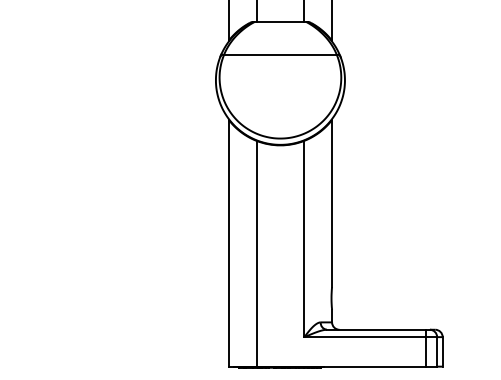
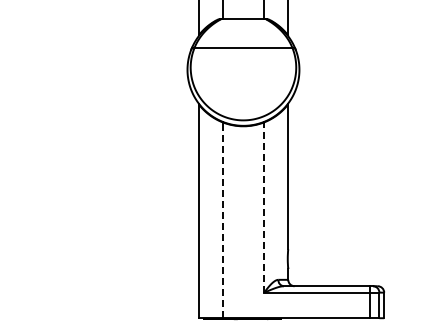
line: (304, 237) -> (264, 206), solid -> dashed
line: (256, 253) -> (222, 220), solid -> dashed

